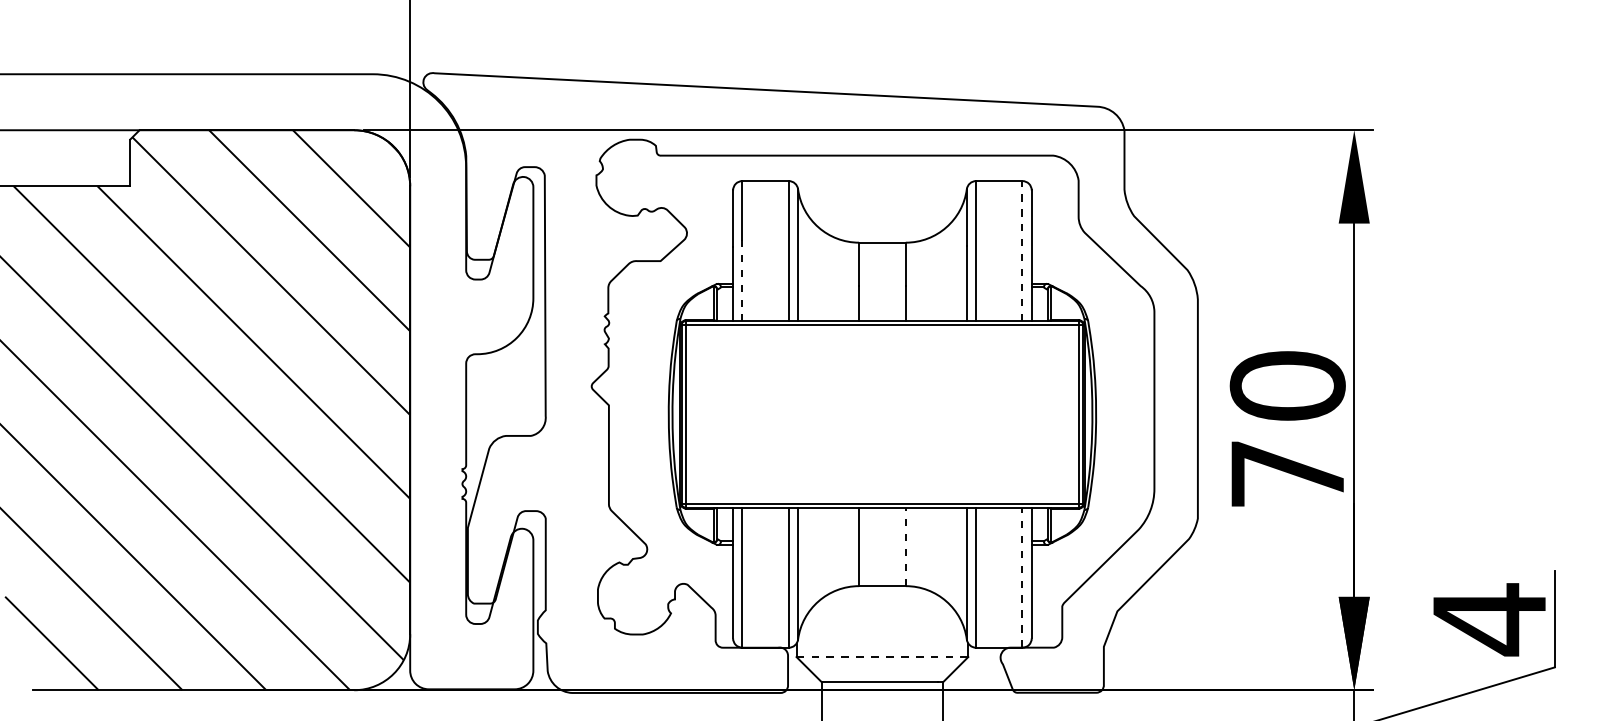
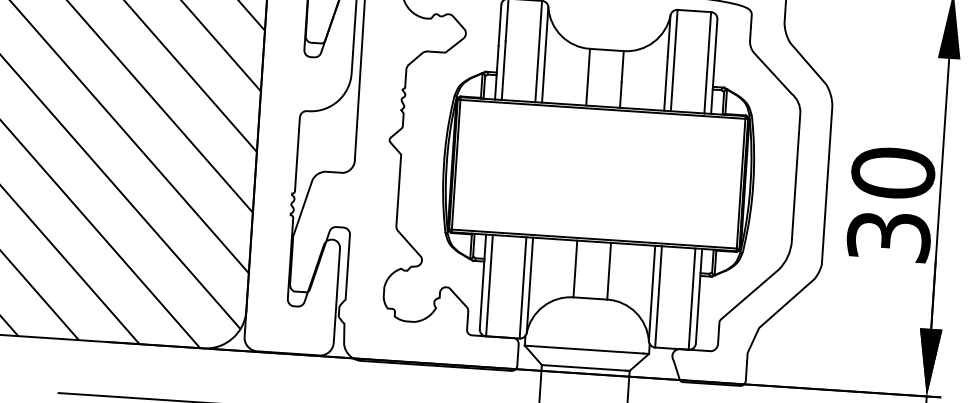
line: (1022, 251) -> (707, 63), dashed -> solid
line: (742, 280) -> (503, 70), dashed -> solid
text: (1287, 474) -> (888, 237), 70 -> 30
line: (905, 546) -> (608, 270), dashed -> solid
line: (1022, 577) -> (692, 298), dashed -> solid
line: (879, 657) -> (584, 349), dashed -> solid

